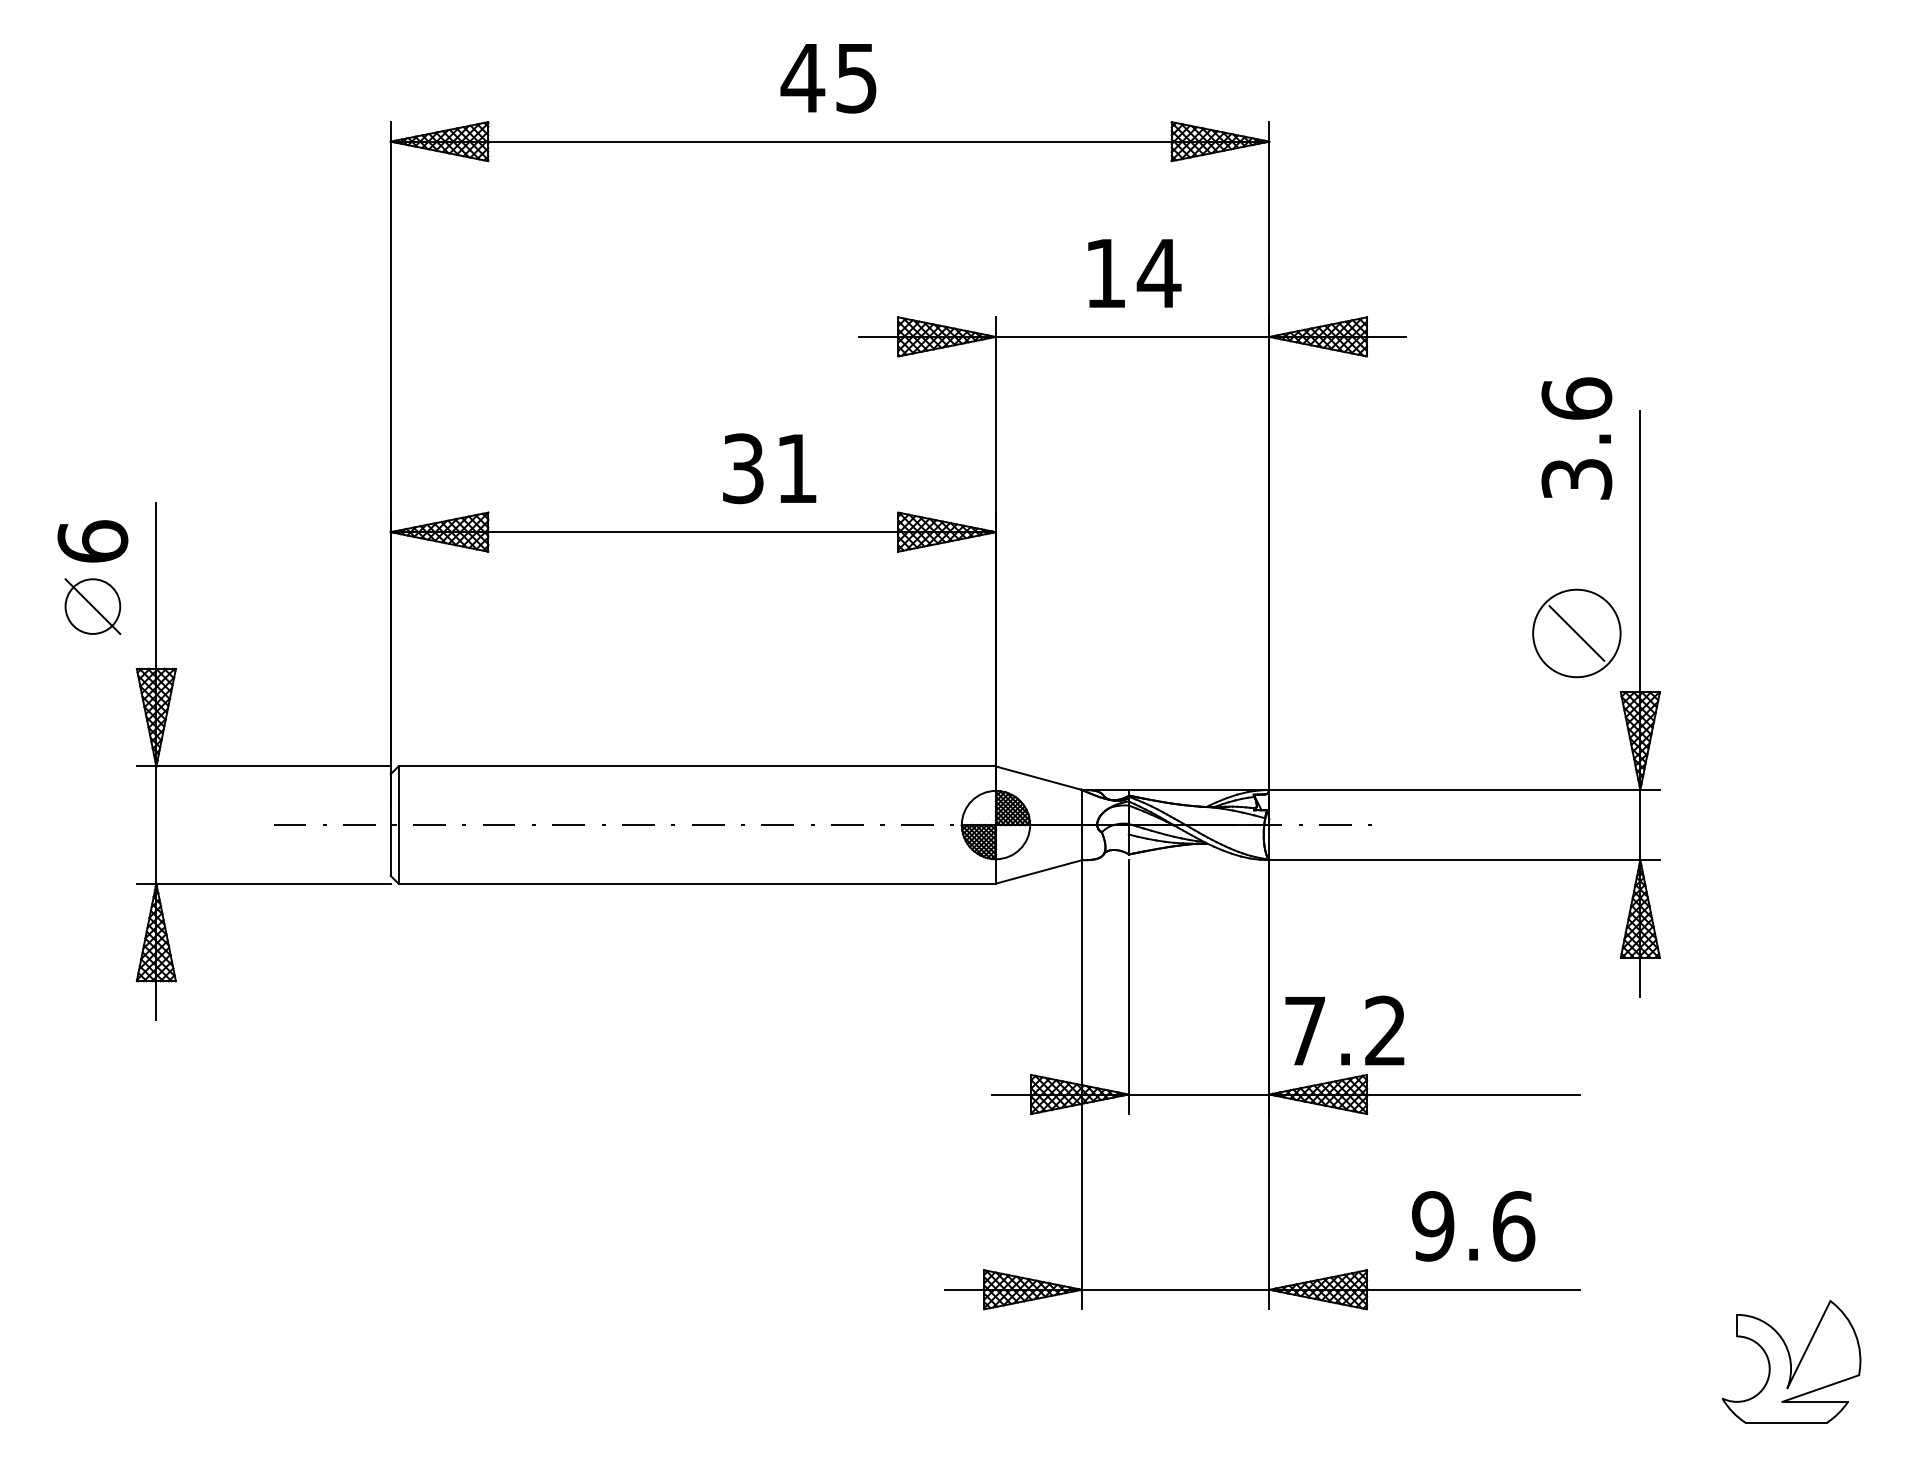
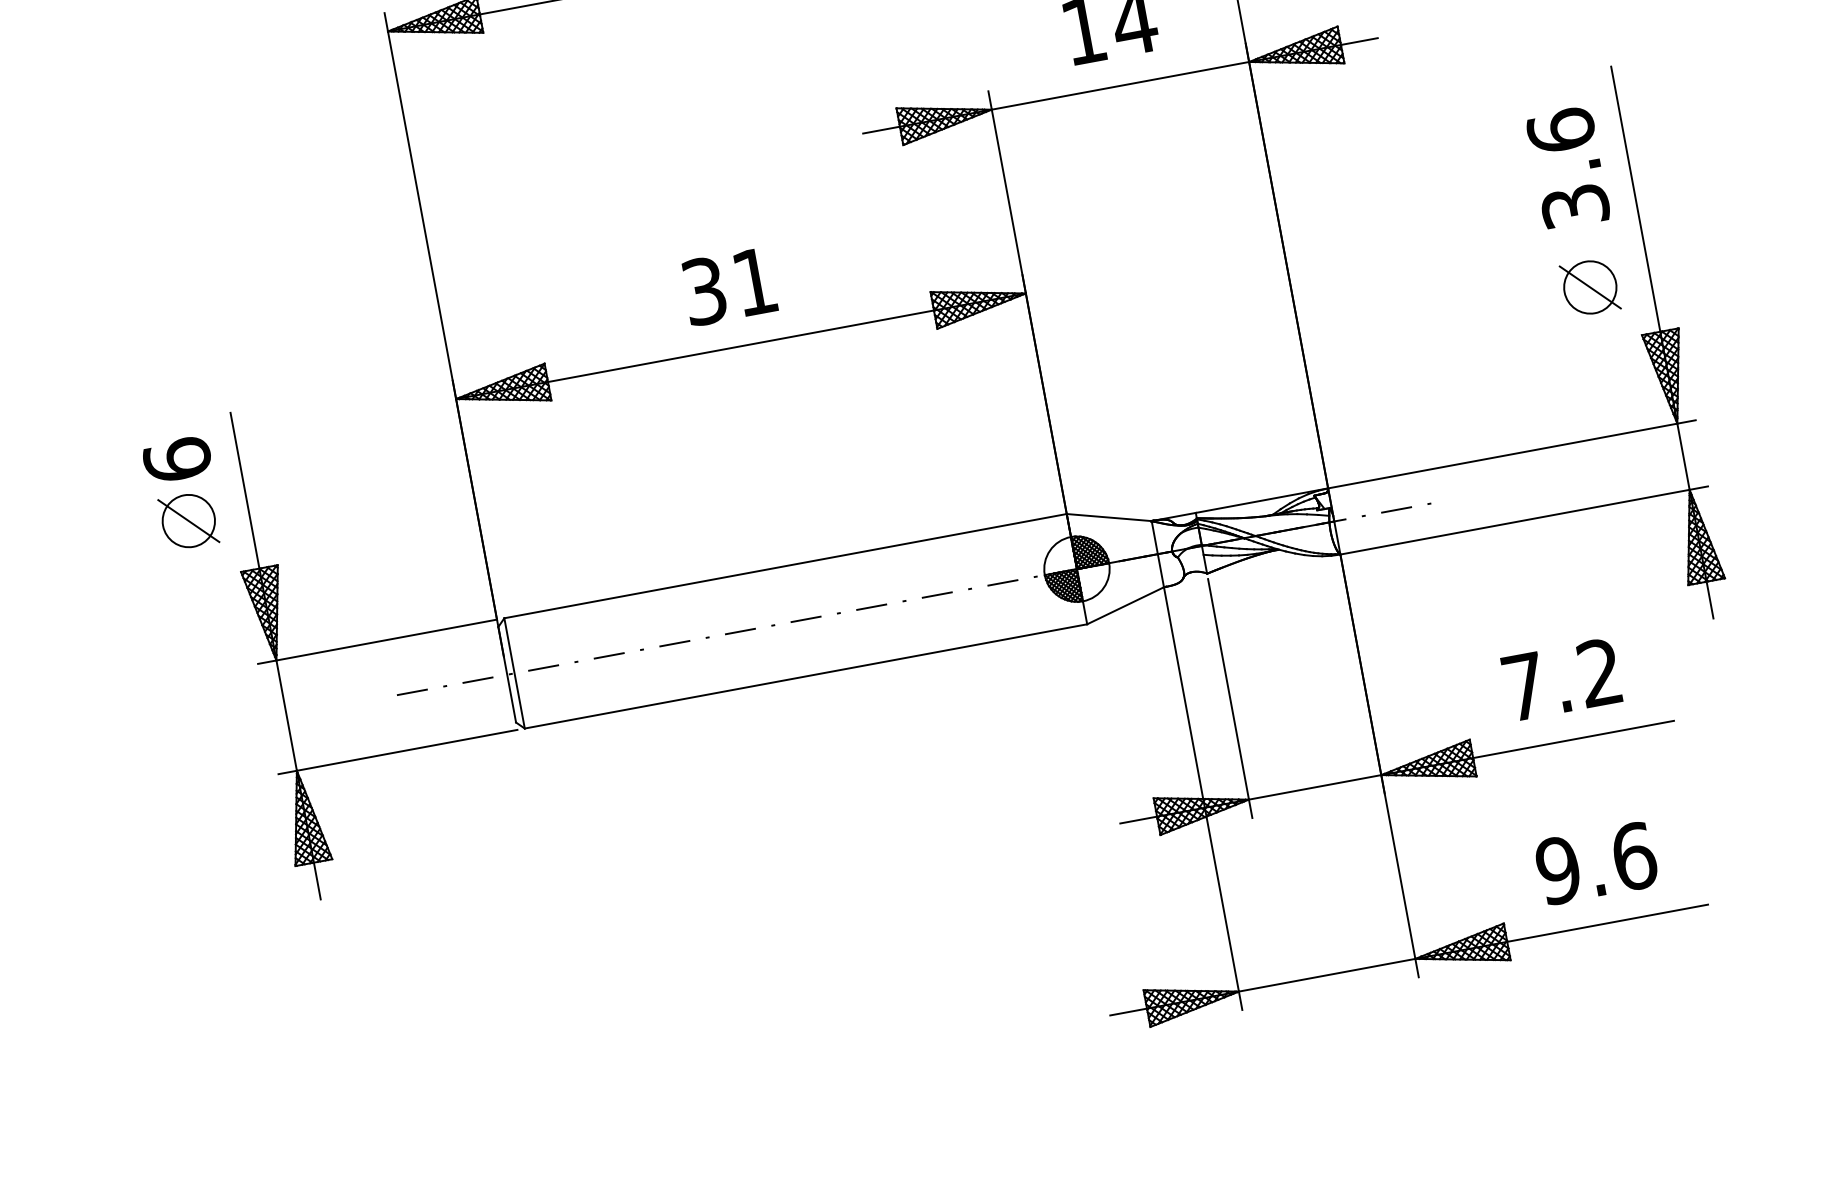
text: (1576, 438) -> (1567, 168), moved
text: (769, 468) -> (729, 286), moved
circle: (1576, 633) -> (1589, 287), size x0.62
text: (1344, 1030) -> (1561, 679), moved

